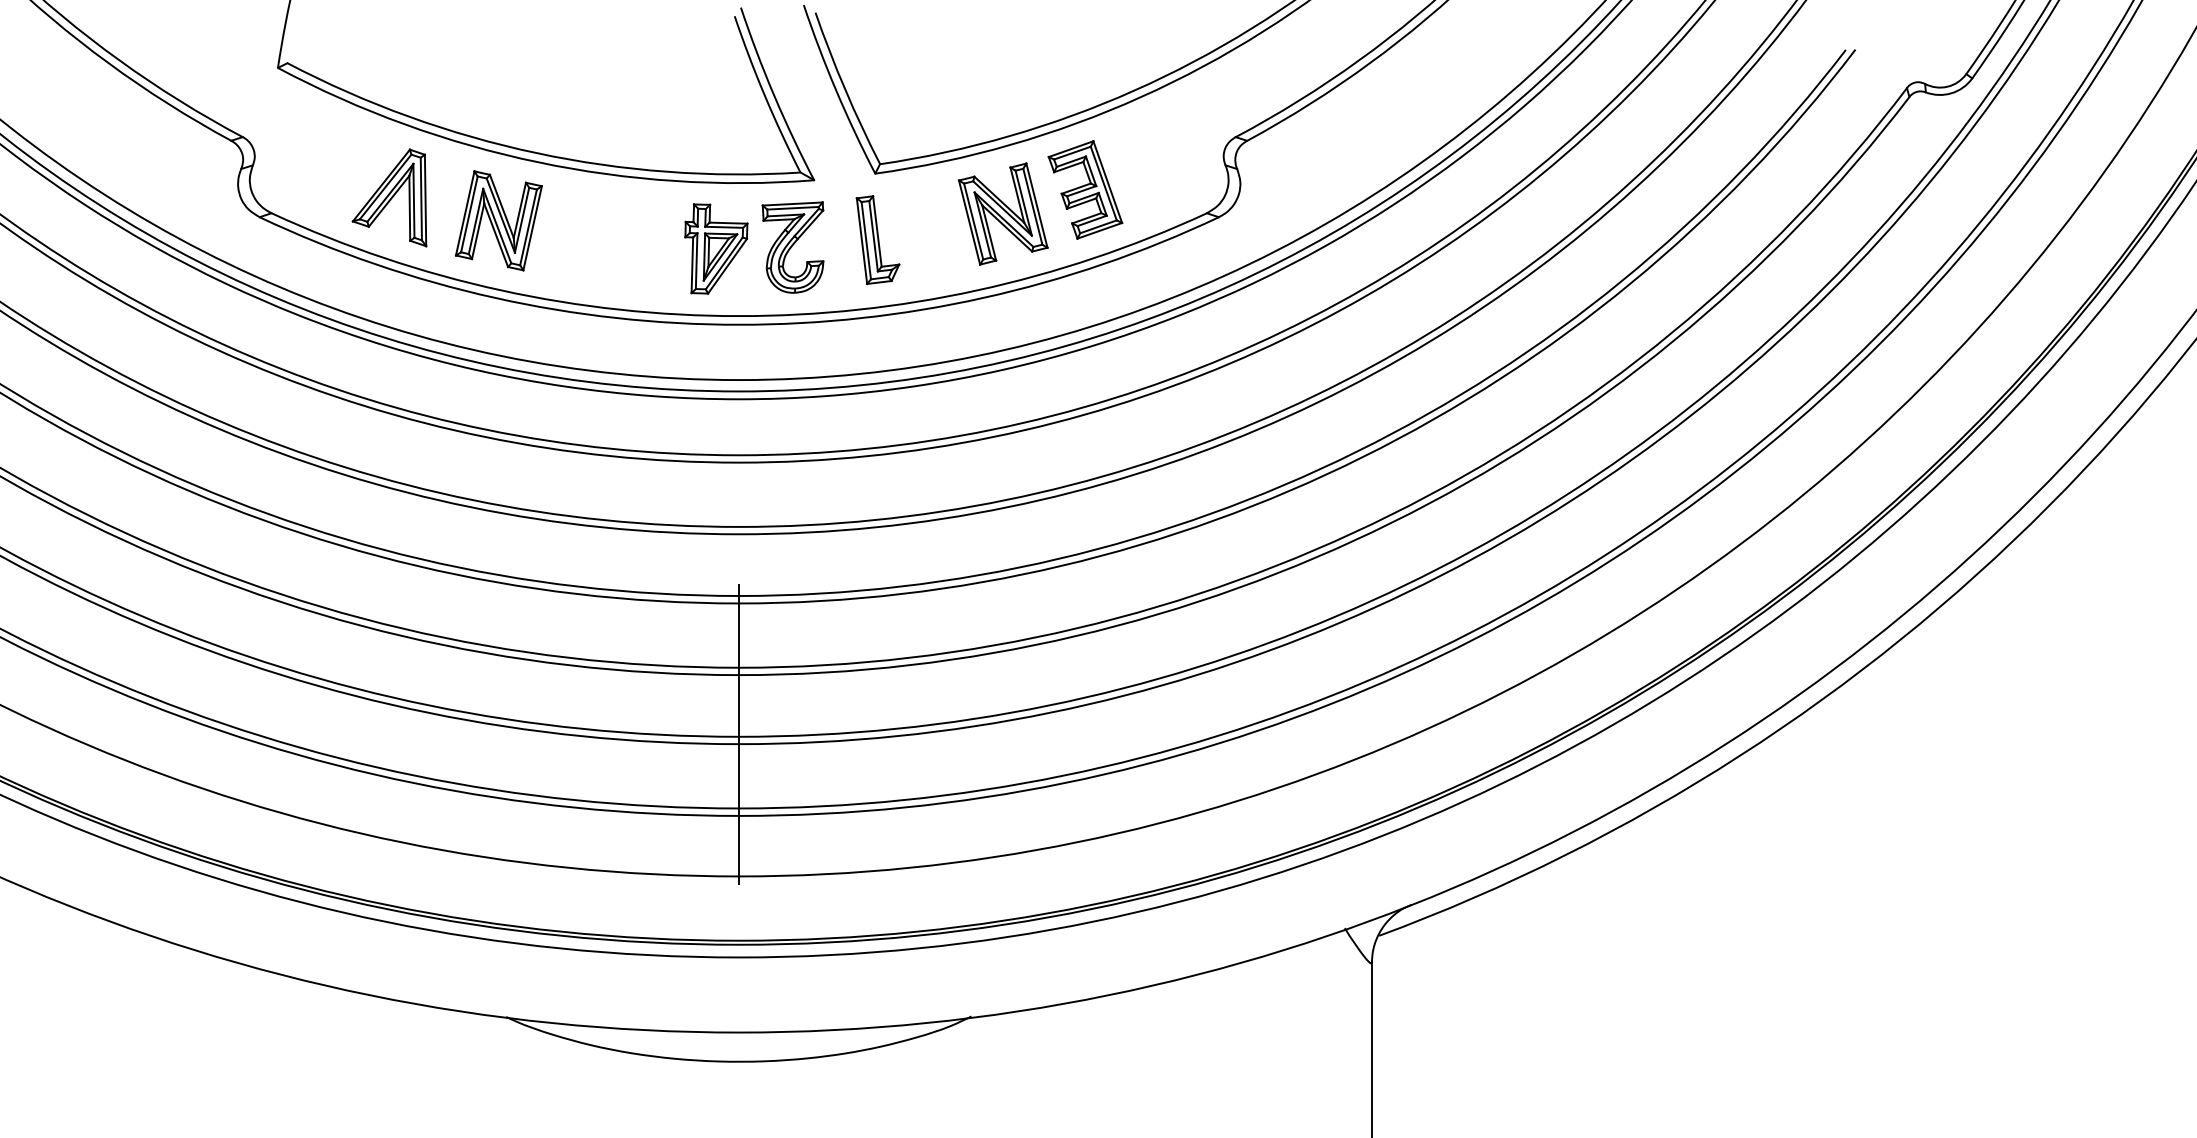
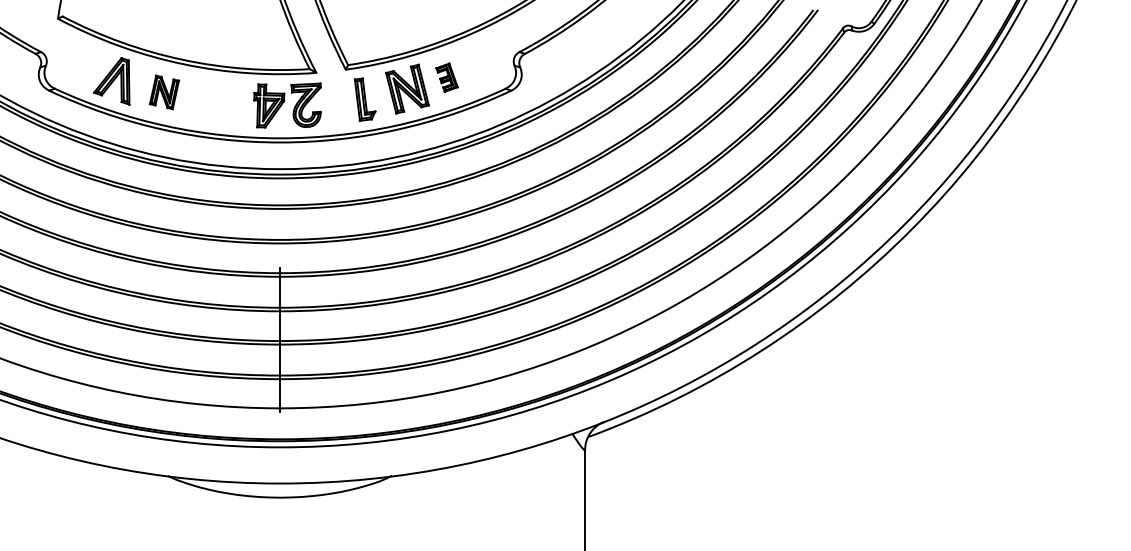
part: (1084, 189) -> (446, 77), size x0.6
part: (498, 220) -> (164, 92), size x0.7
part: (876, 239) -> (364, 99), moved

